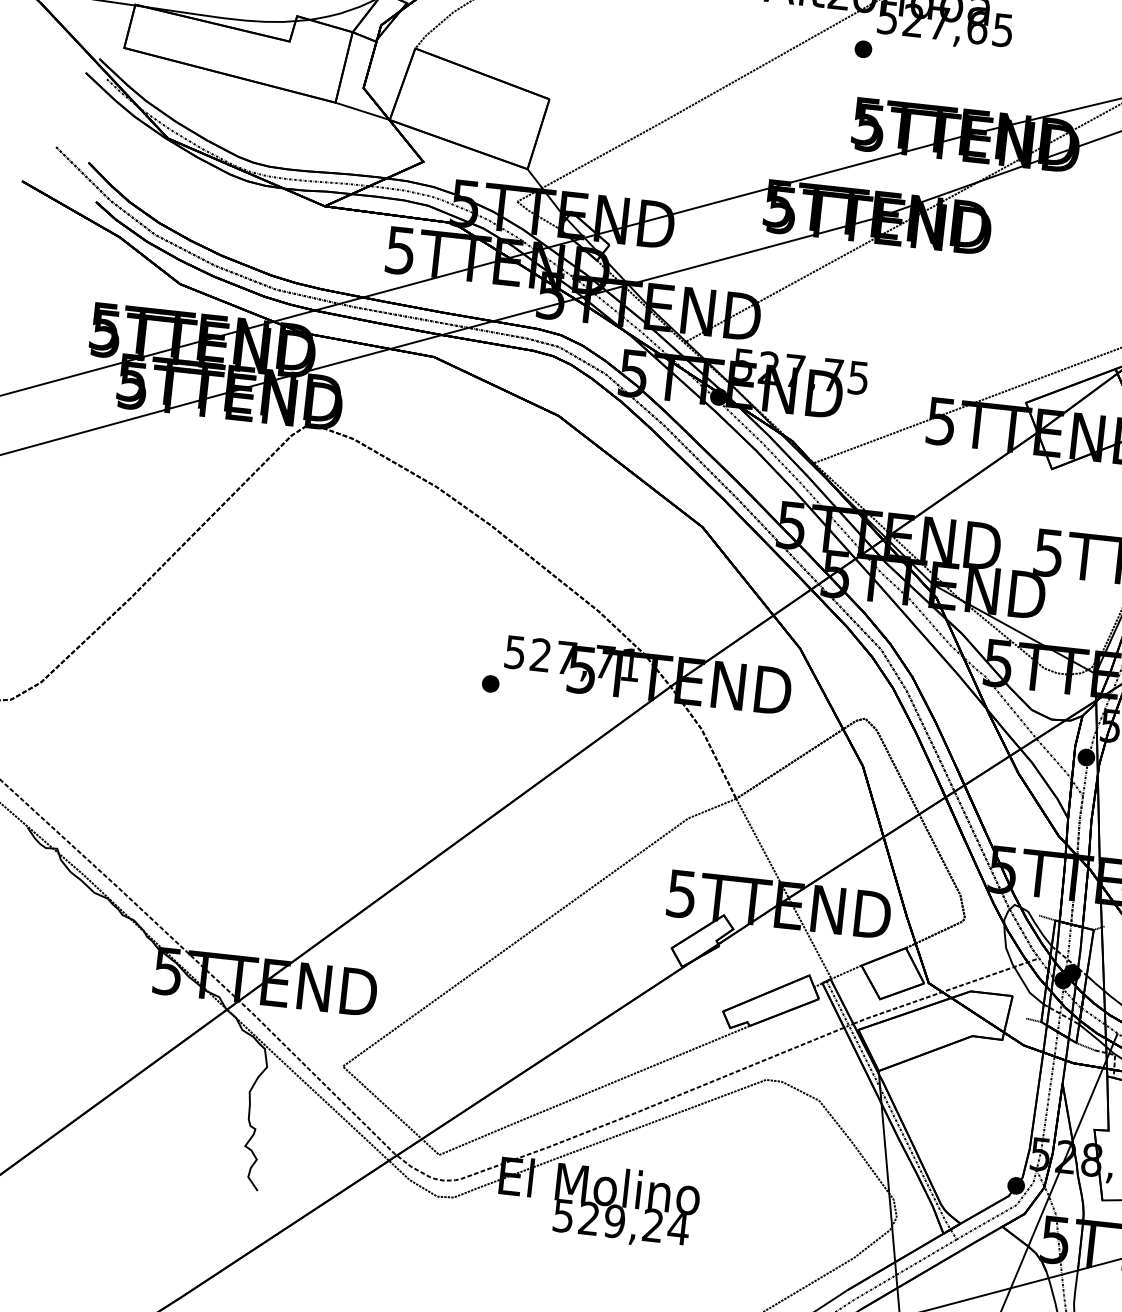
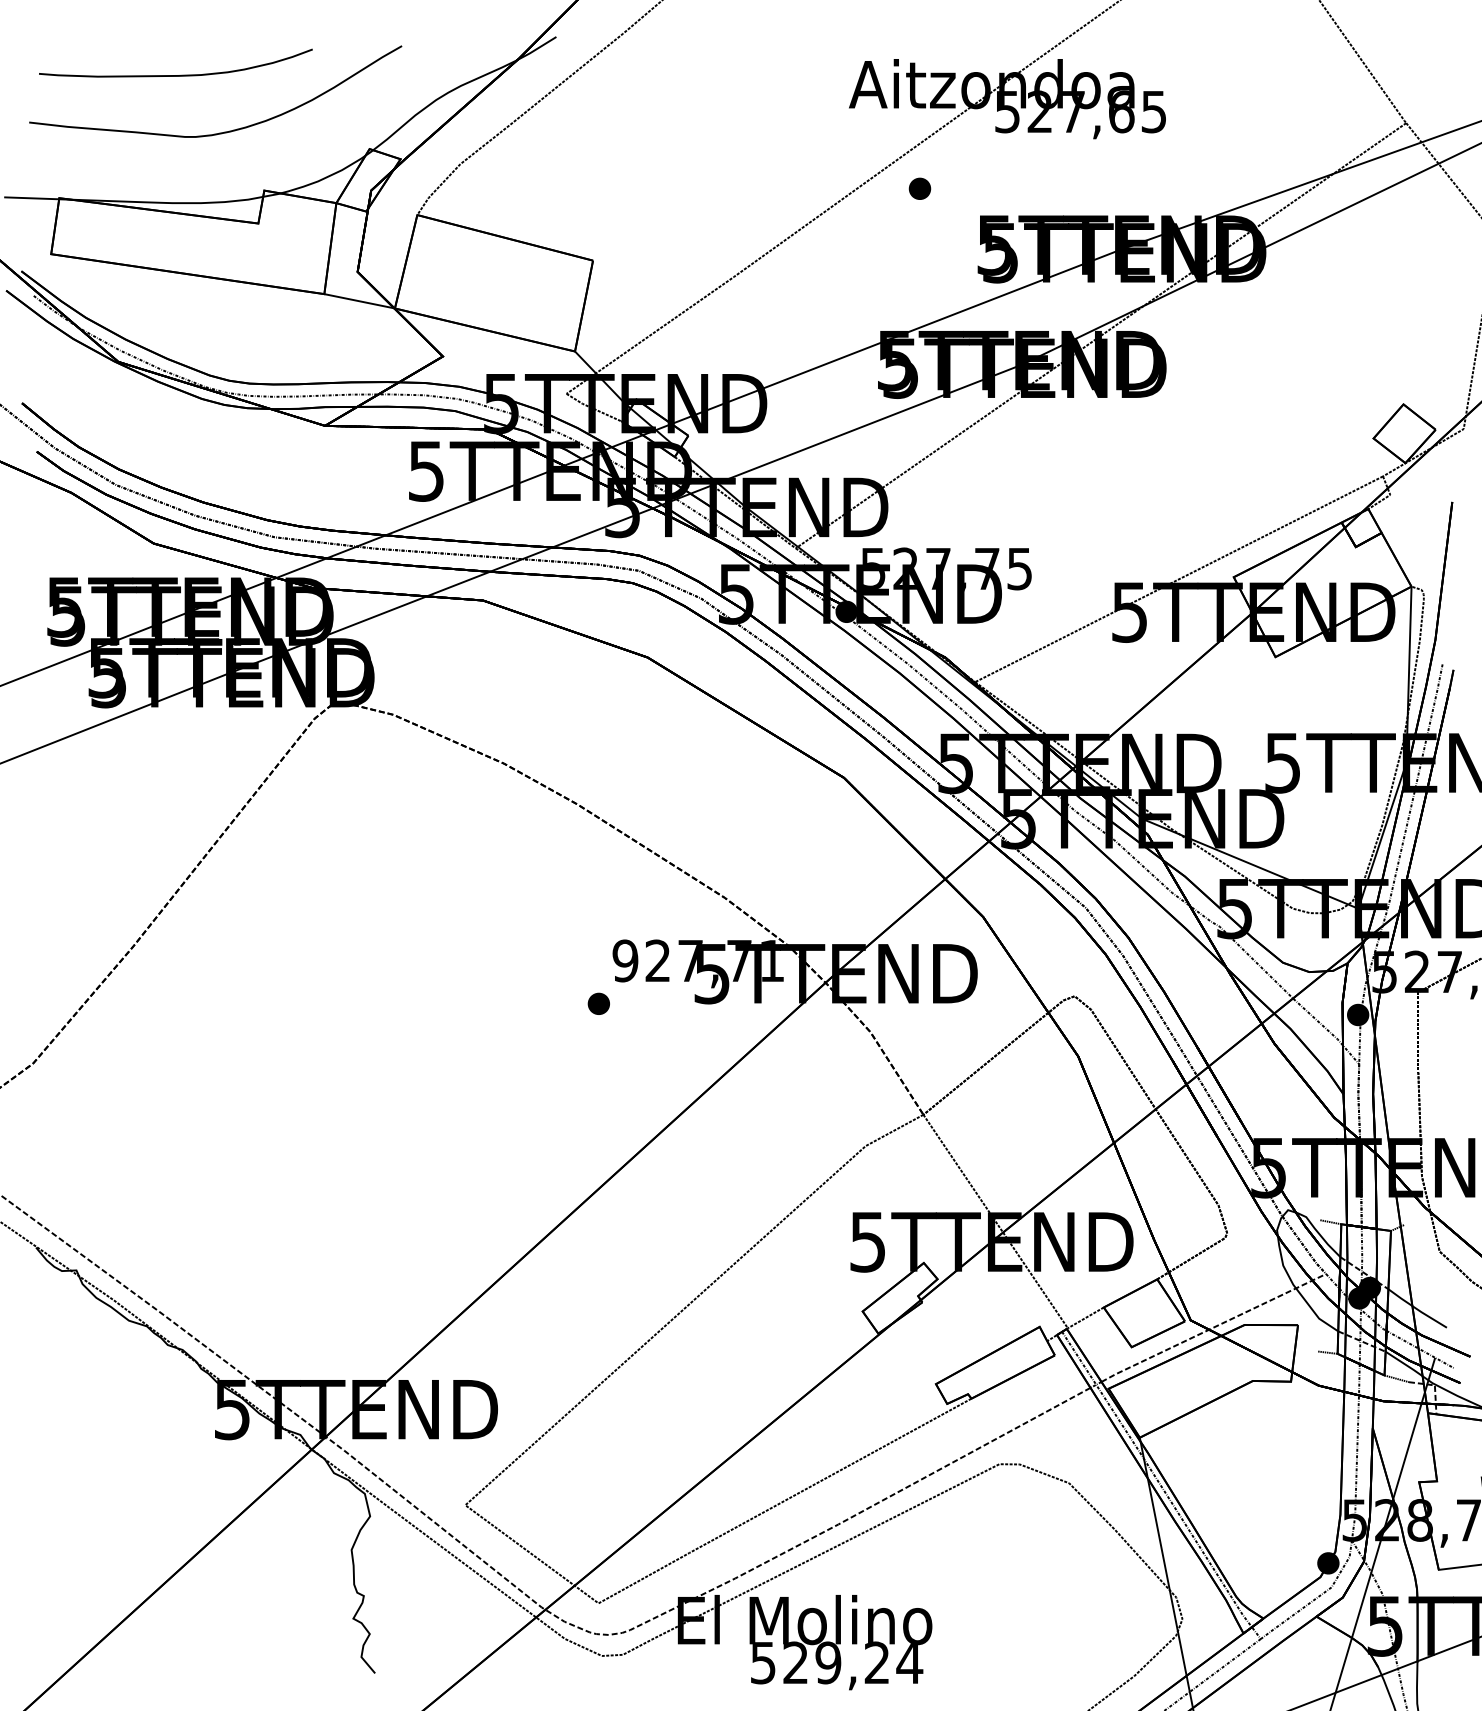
part: (863, 48) -> (919, 188), moved
text: (515, 652) -> (625, 960), 527,71 -> 927,71

